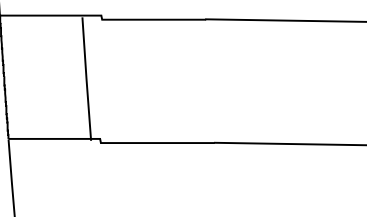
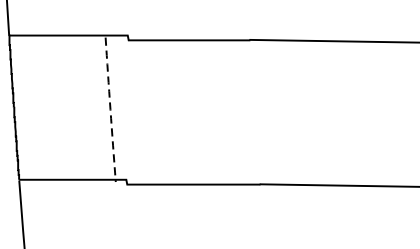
arc: (86, 79) -> (110, 110), solid -> dashed

